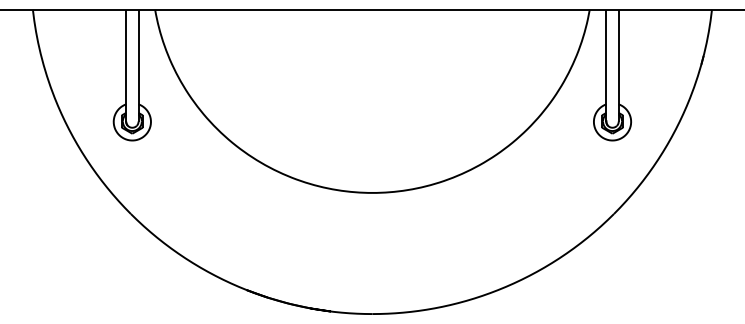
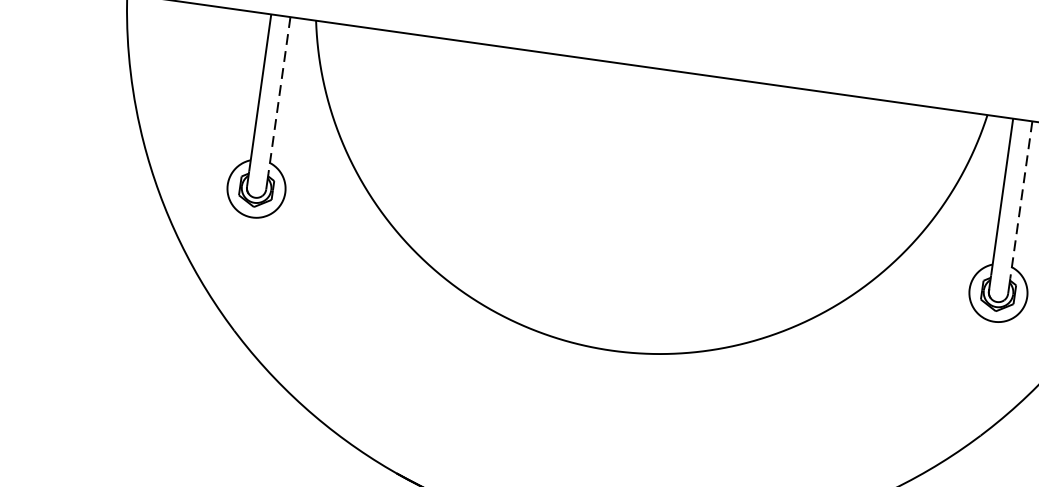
line: (138, 60) -> (279, 95), solid -> dashed
line: (618, 60) -> (1021, 199), solid -> dashed

